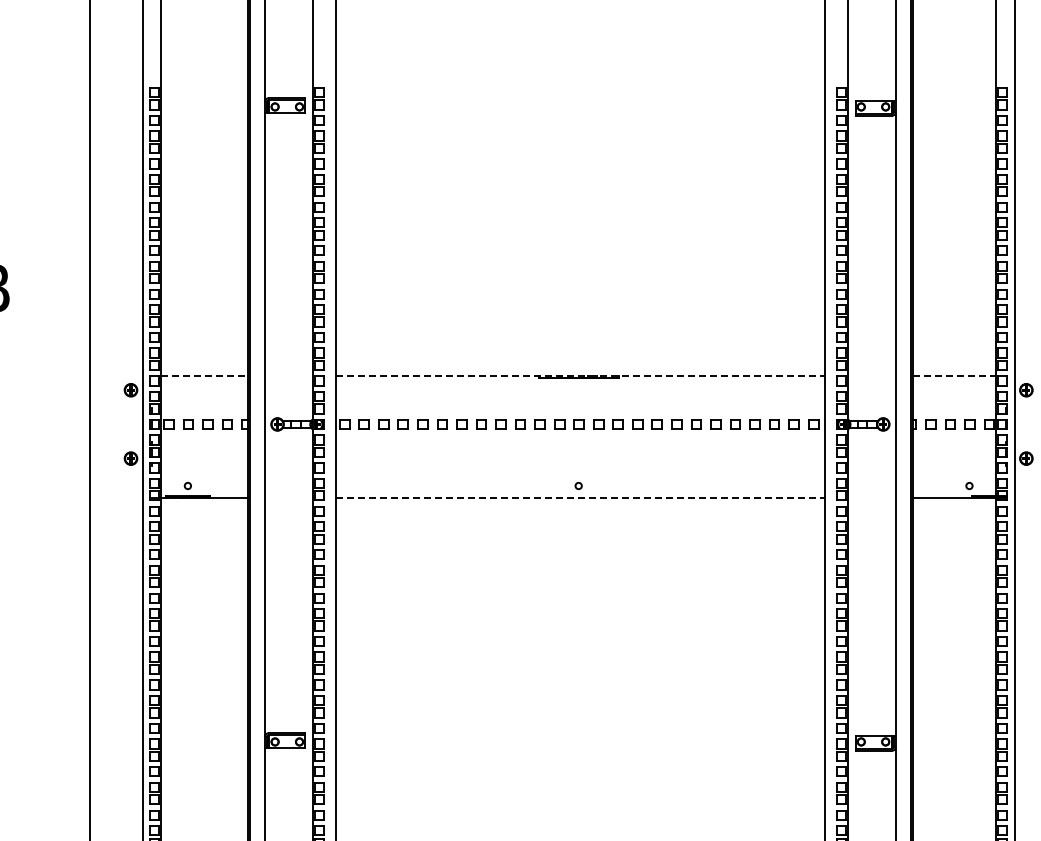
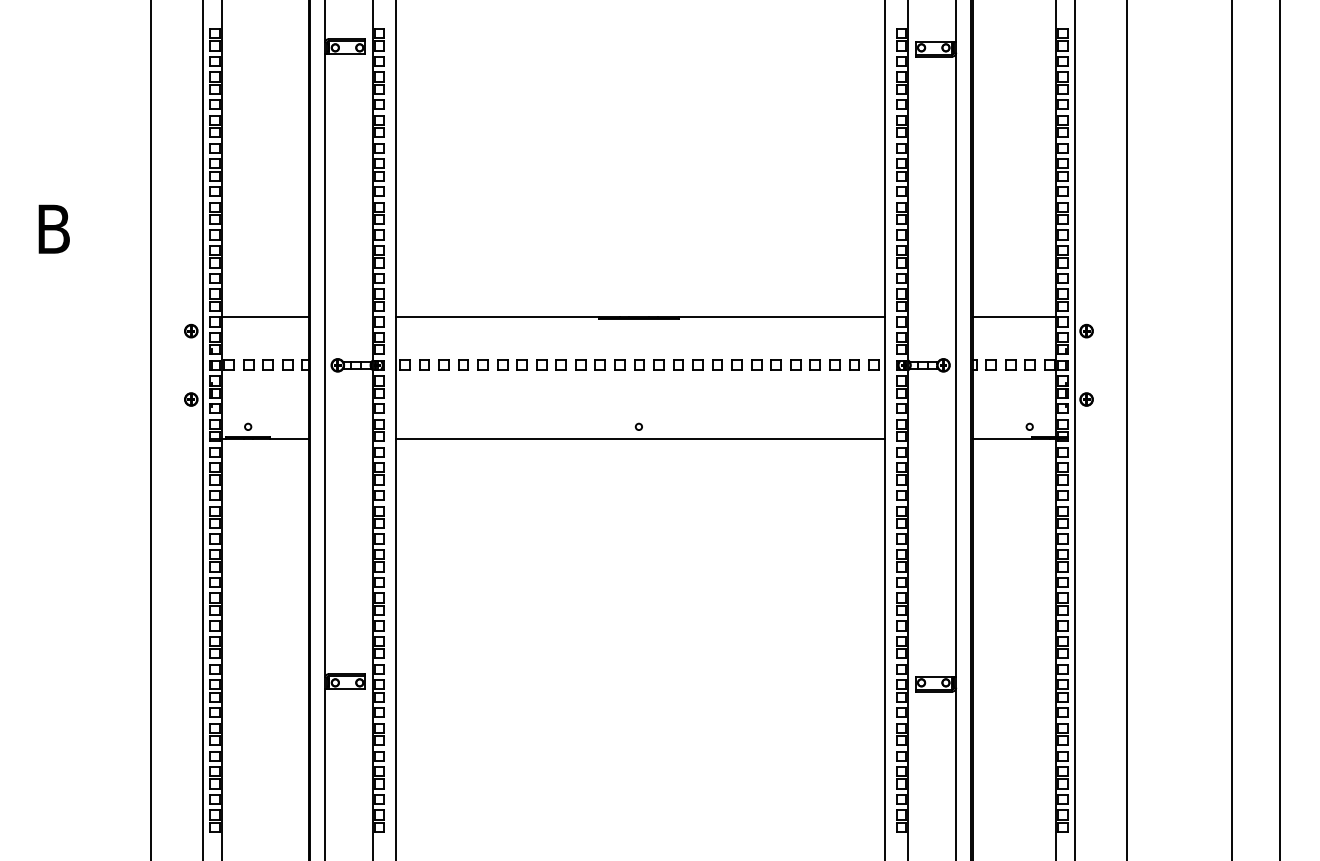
line: (205, 376) -> (265, 317), dashed -> solid
line: (581, 376) -> (641, 317), dashed -> solid
line: (954, 376) -> (1014, 317), dashed -> solid
line: (581, 498) -> (641, 439), dashed -> solid

